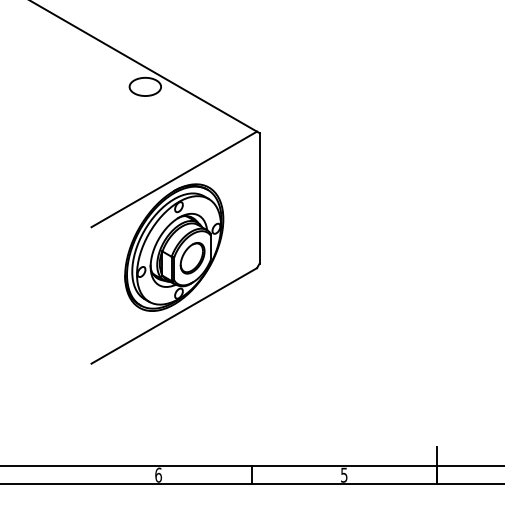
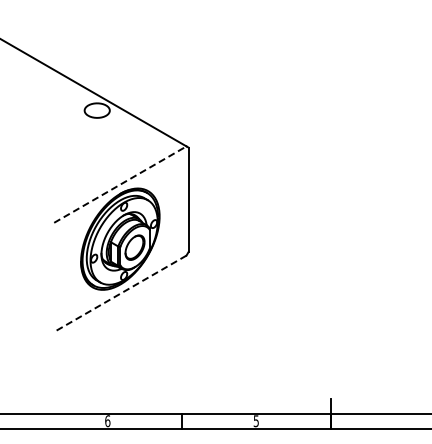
line: (174, 179) -> (120, 184), solid -> dashed
line: (173, 316) -> (119, 294), solid -> dashed

